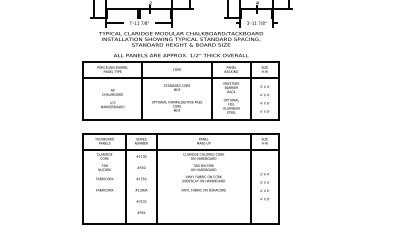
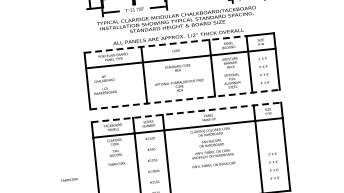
line: (166, 61) -> (165, 44), solid -> dashed
text: (112, 98) -> (104, 84), moved
line: (181, 120) -> (185, 99), solid -> dashed
line: (181, 133) -> (186, 112), solid -> dashed
text: (264, 186) -> (273, 166), moved
text: (104, 190) -> (69, 180), moved

